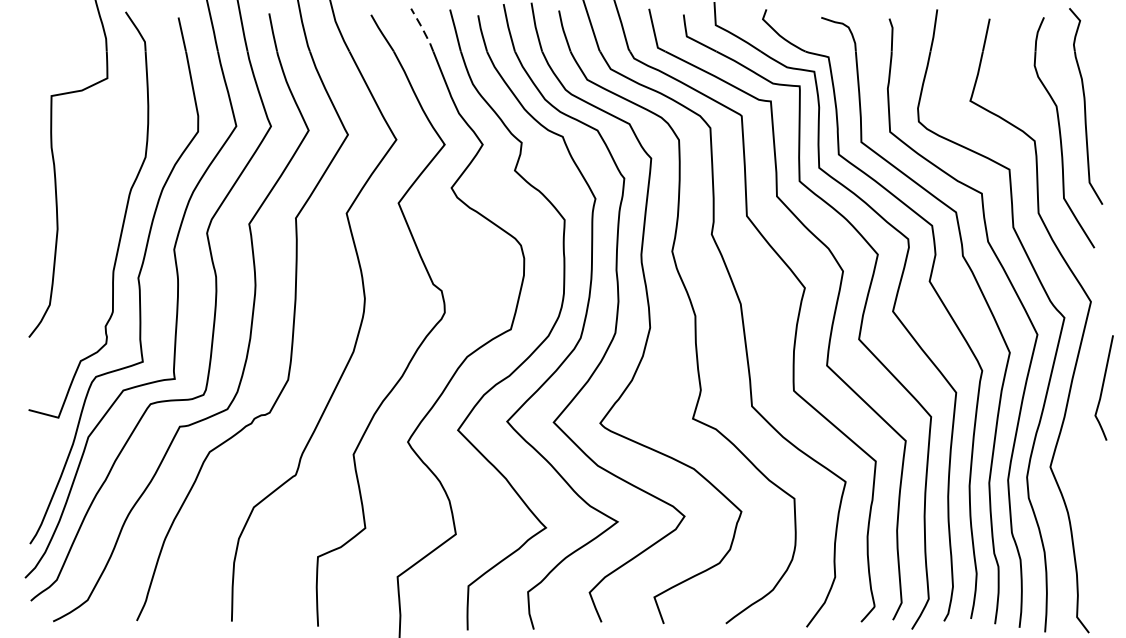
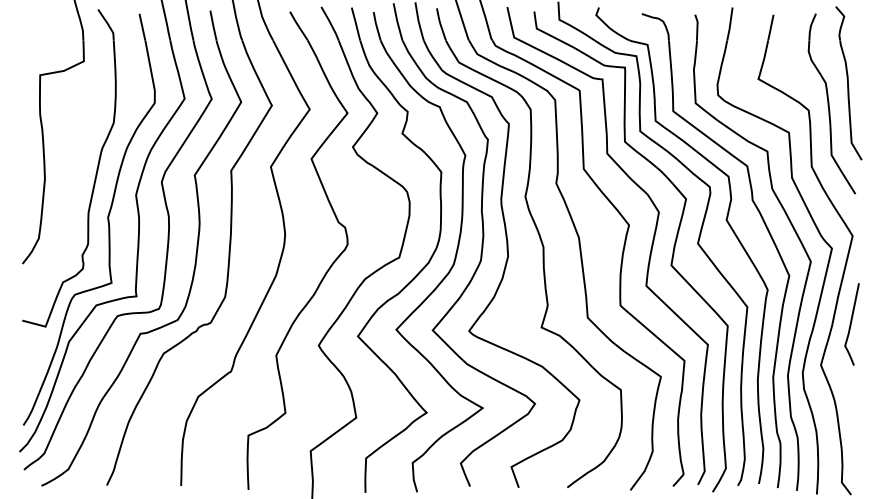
line: (422, 29) -> (330, 23), dashed -> solid
curve: (1103, 388) -> (851, 324), moved

